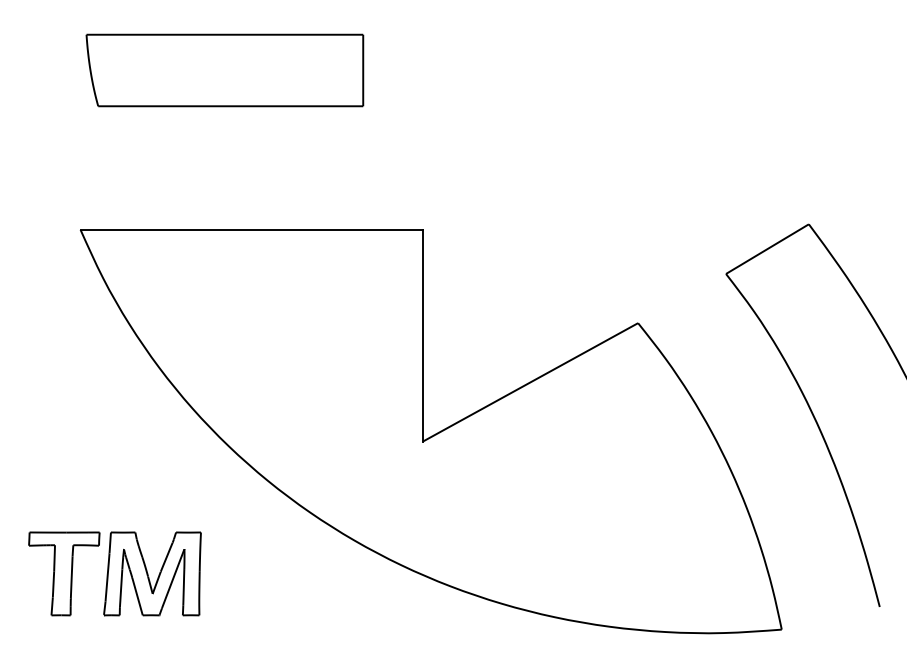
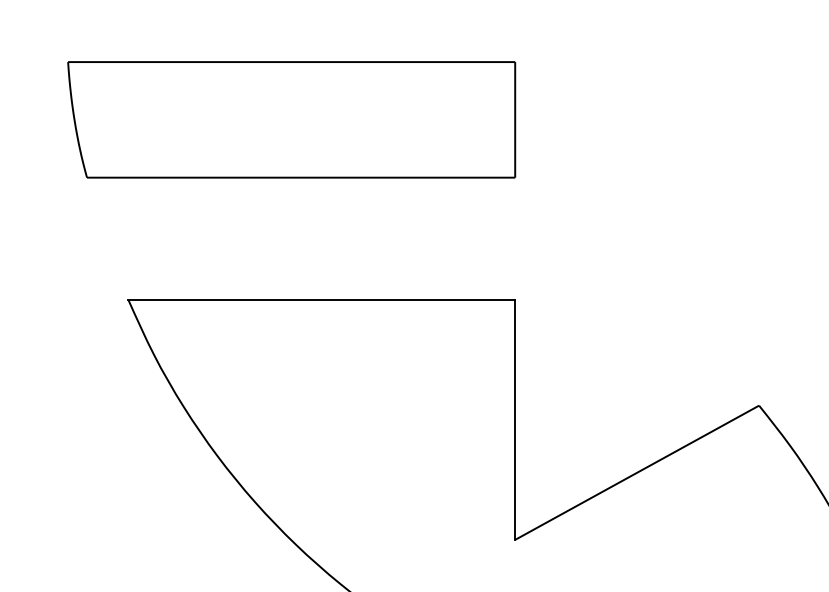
part: (224, 70) -> (291, 119), size x1.43

